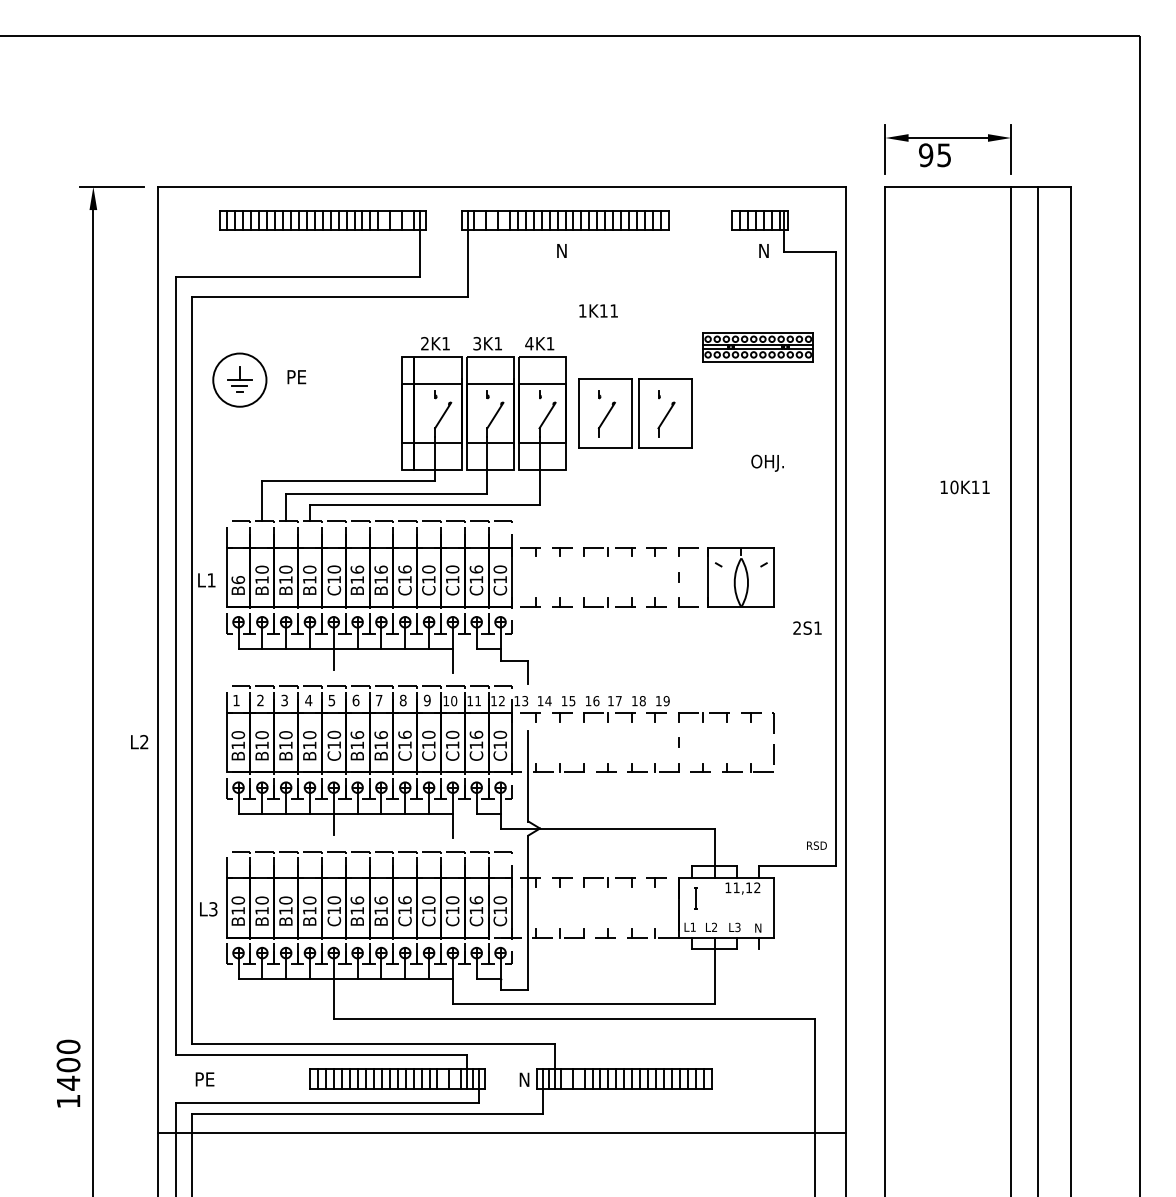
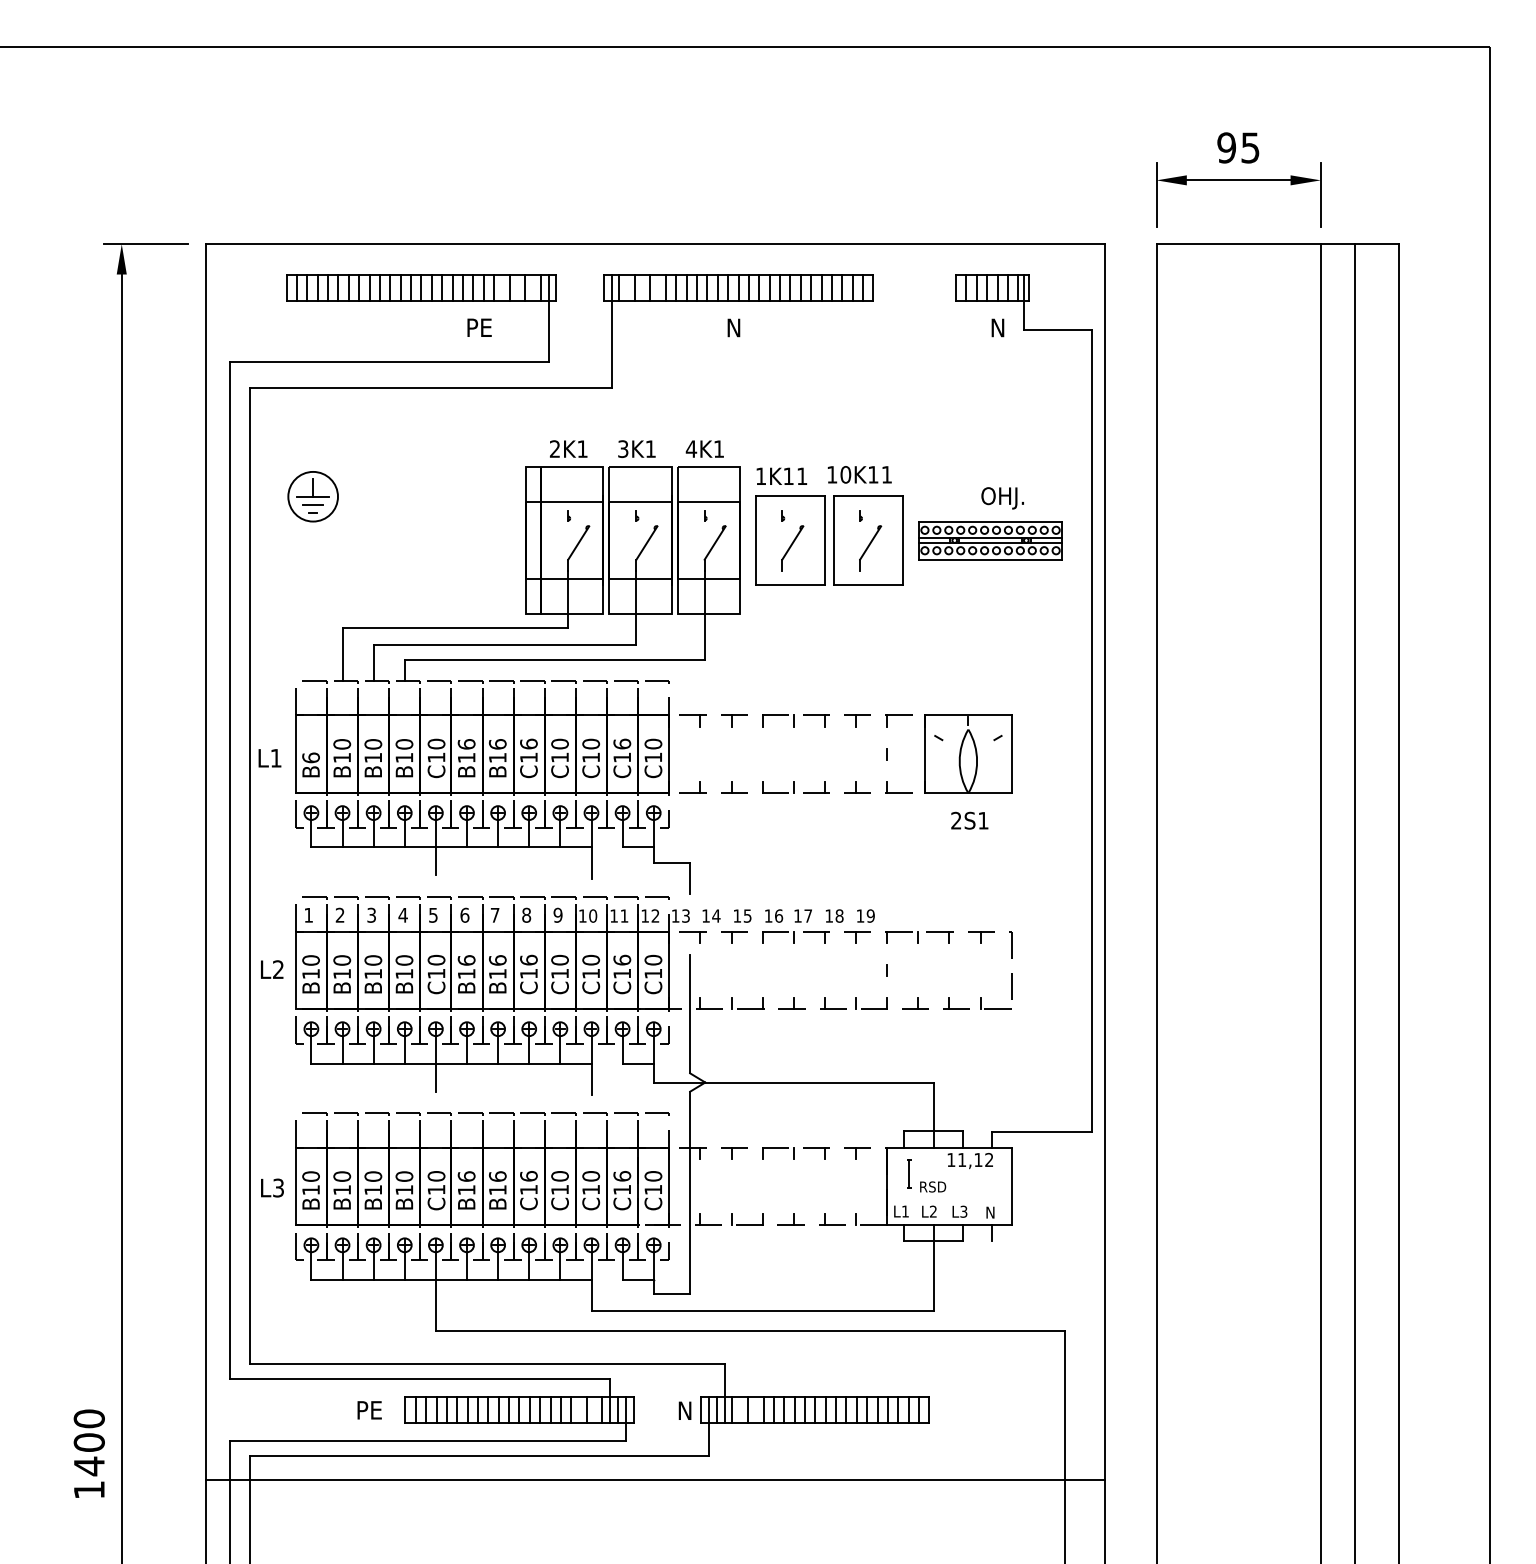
text: (935, 154) -> (1238, 147), moved
text: (598, 310) -> (781, 475), moved
part: (758, 347) -> (990, 540), moved
text: (296, 376) -> (479, 327), moved
circle: (240, 379) -> (313, 496), size x0.71
text: (767, 463) -> (1002, 498), moved
text: (964, 487) -> (859, 474), moved
text: (807, 627) -> (969, 820), moved
text: (139, 742) -> (272, 969), moved
text: (817, 845) -> (933, 1186), moved
text: (67, 1073) -> (88, 1453), moved
text: (204, 1079) -> (369, 1410), moved

